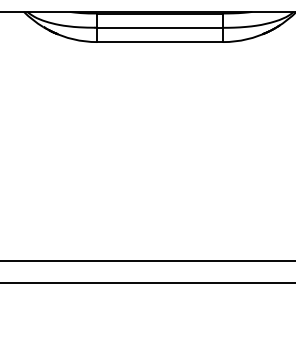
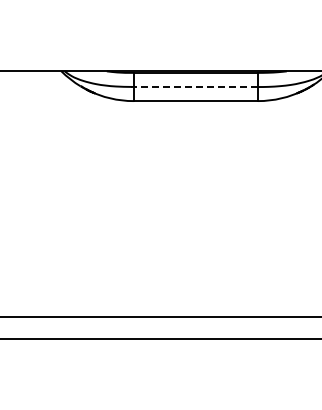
line: (159, 28) -> (195, 87), solid -> dashed

